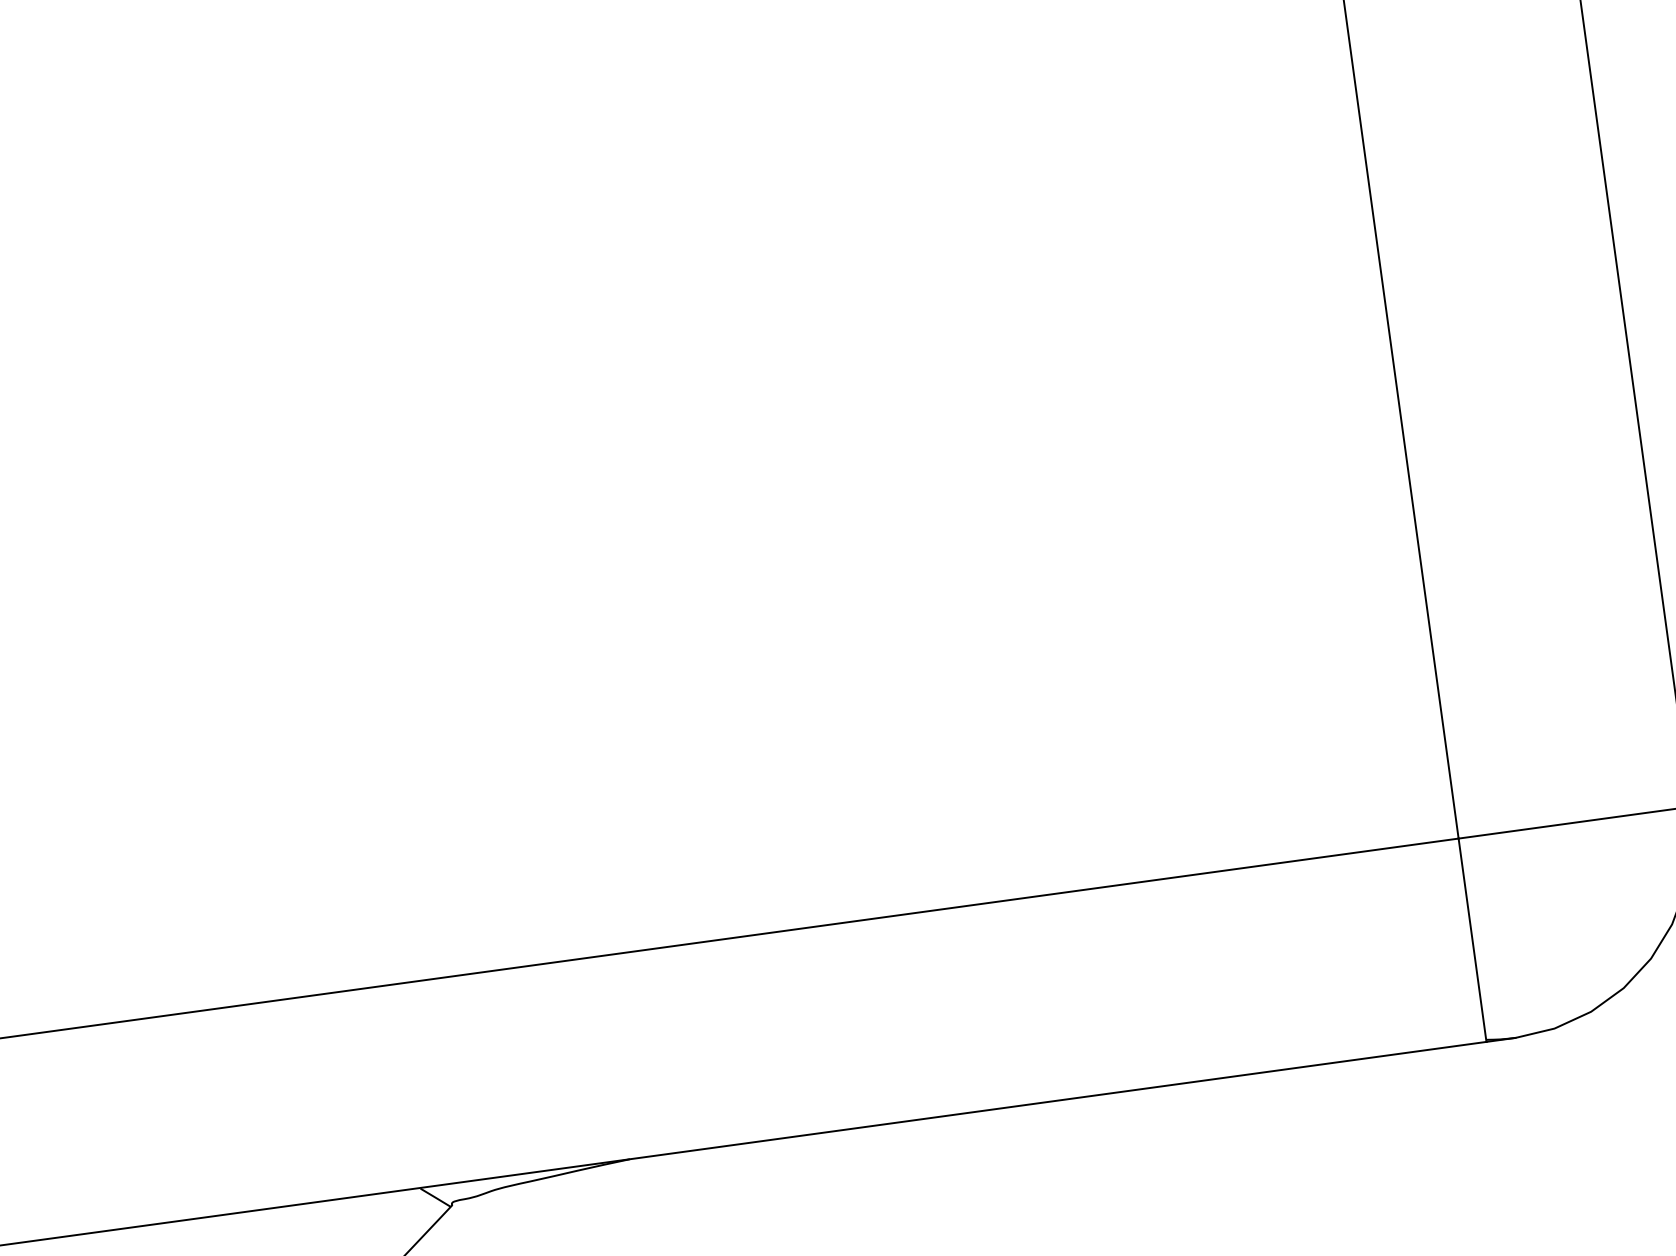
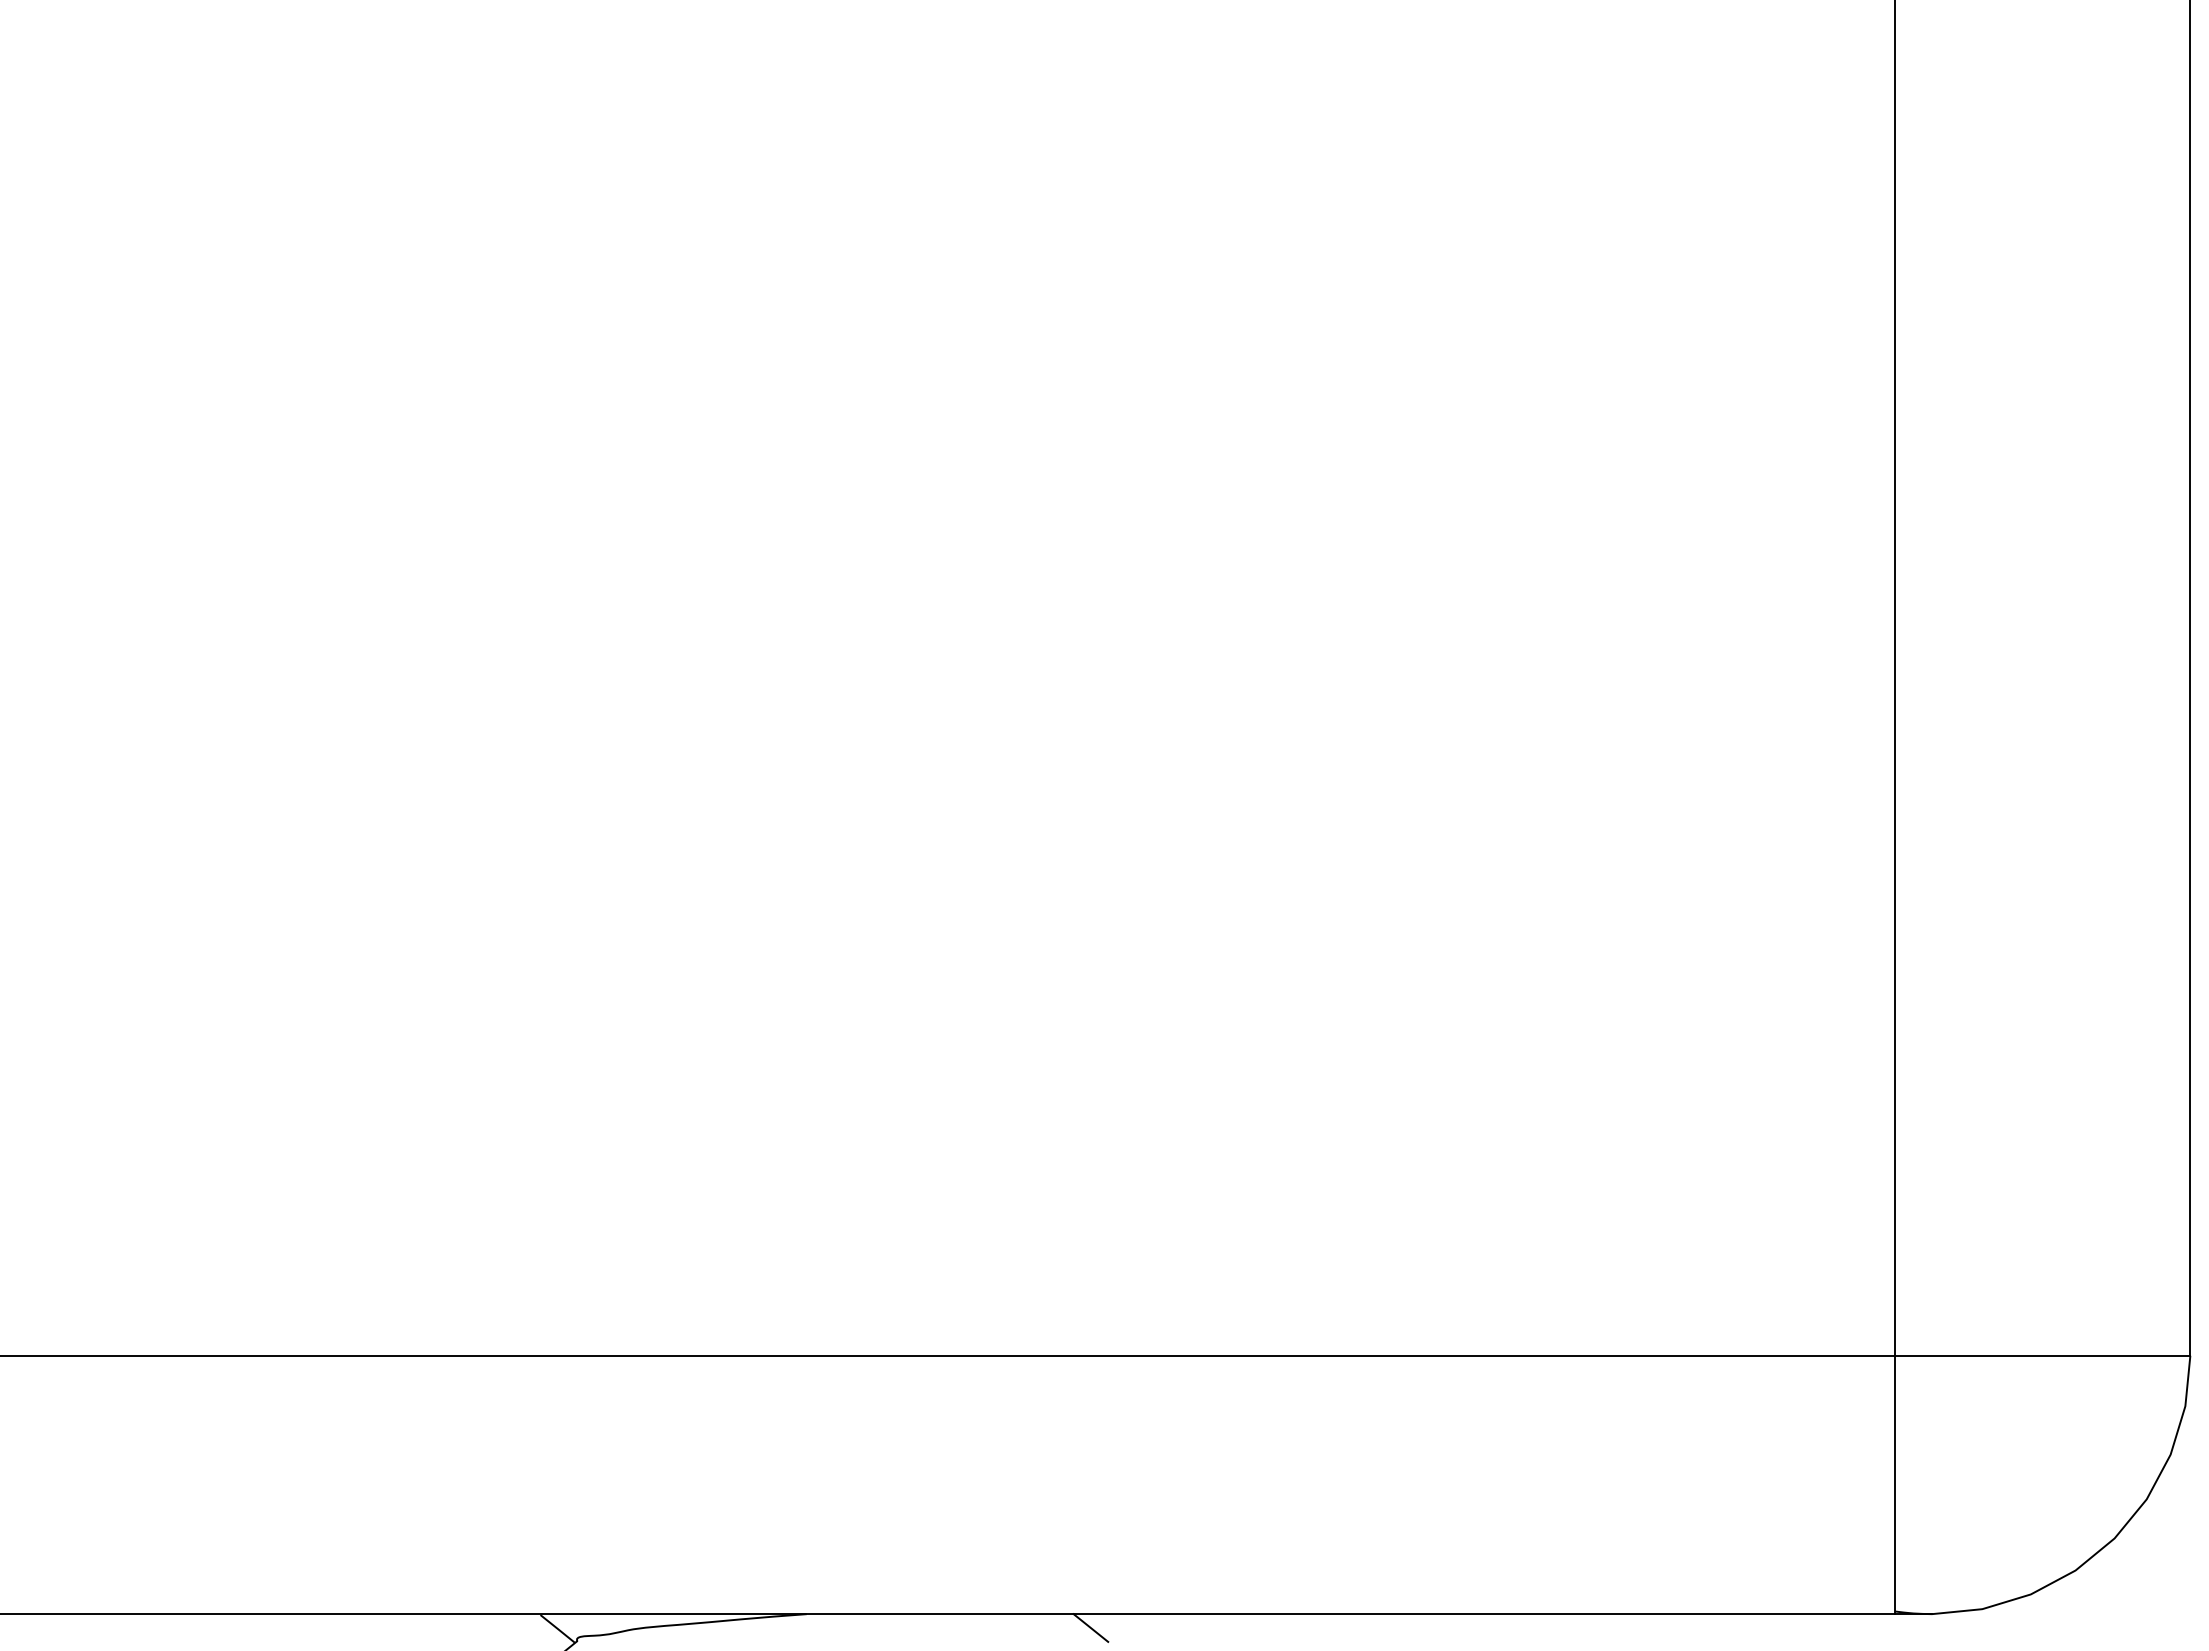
line: (854, 1139) -> (1090, 1627), added

